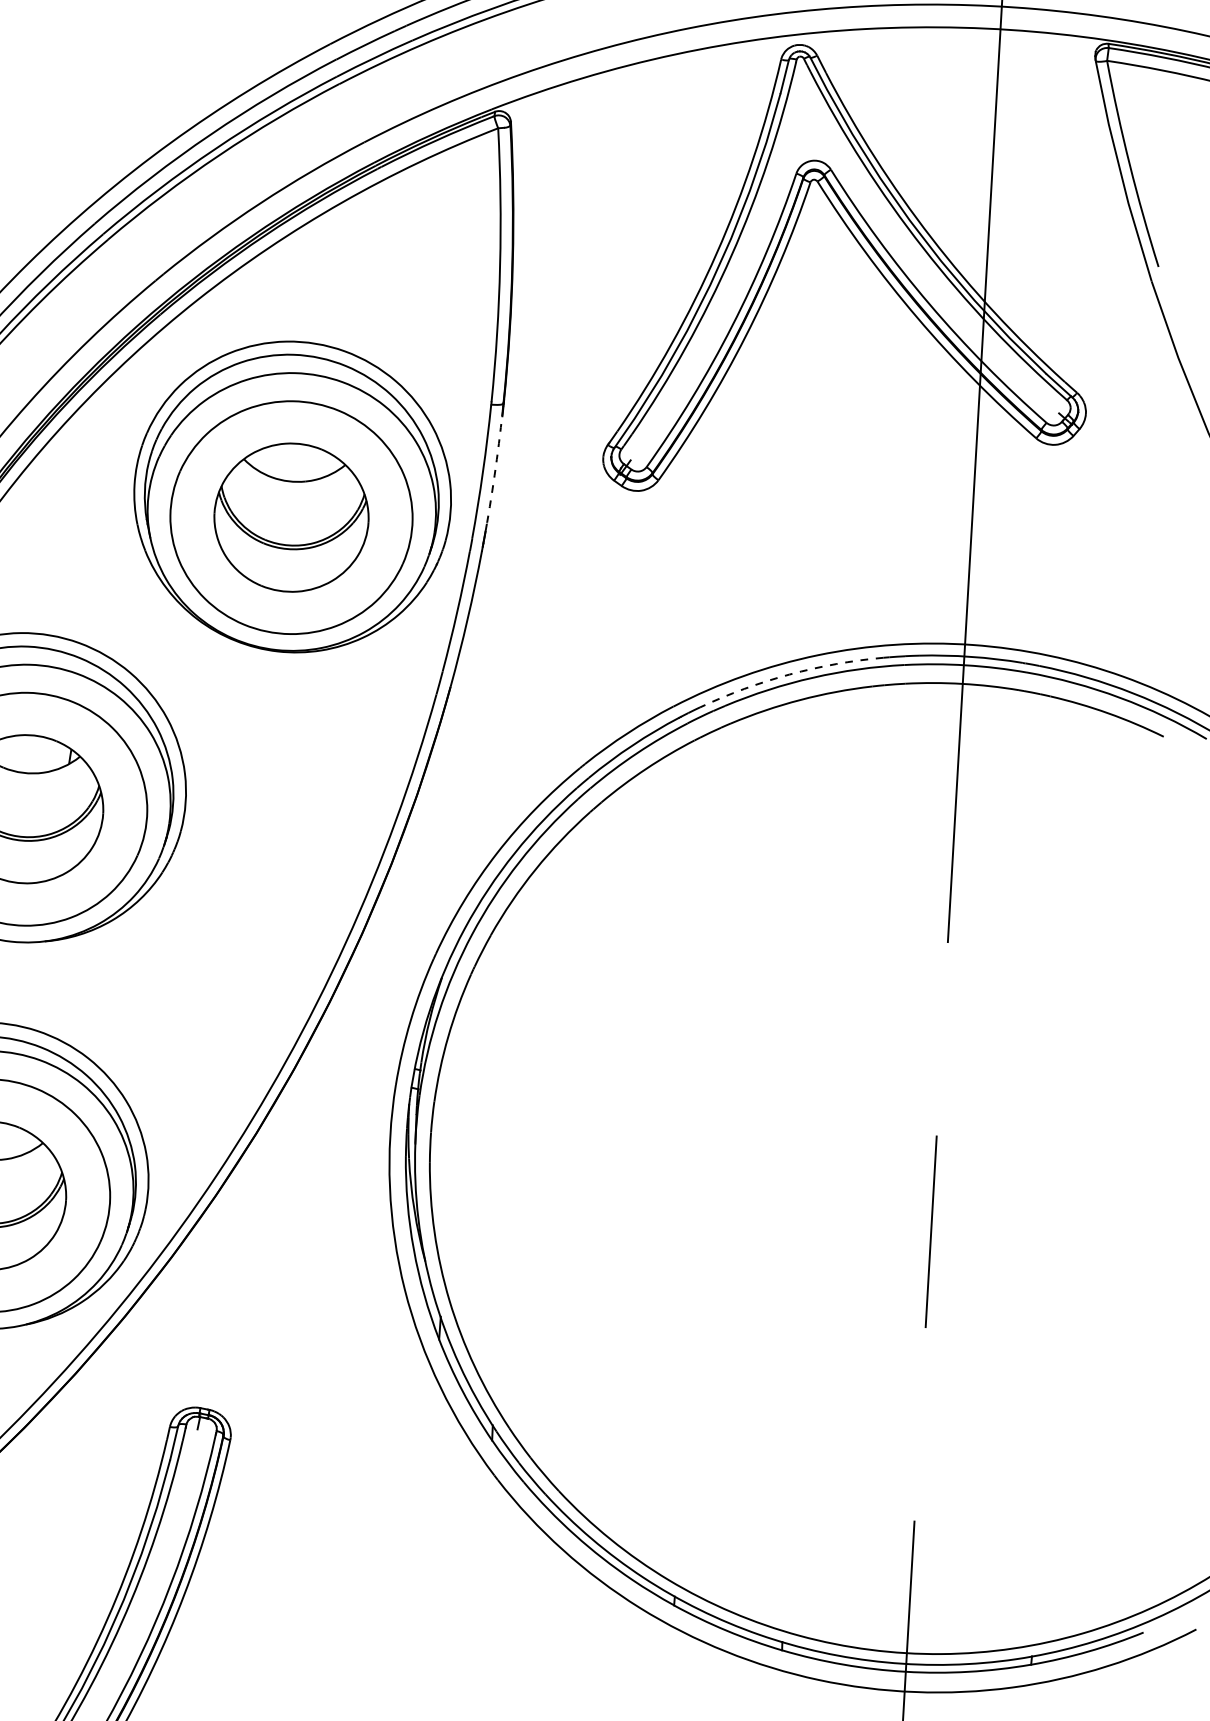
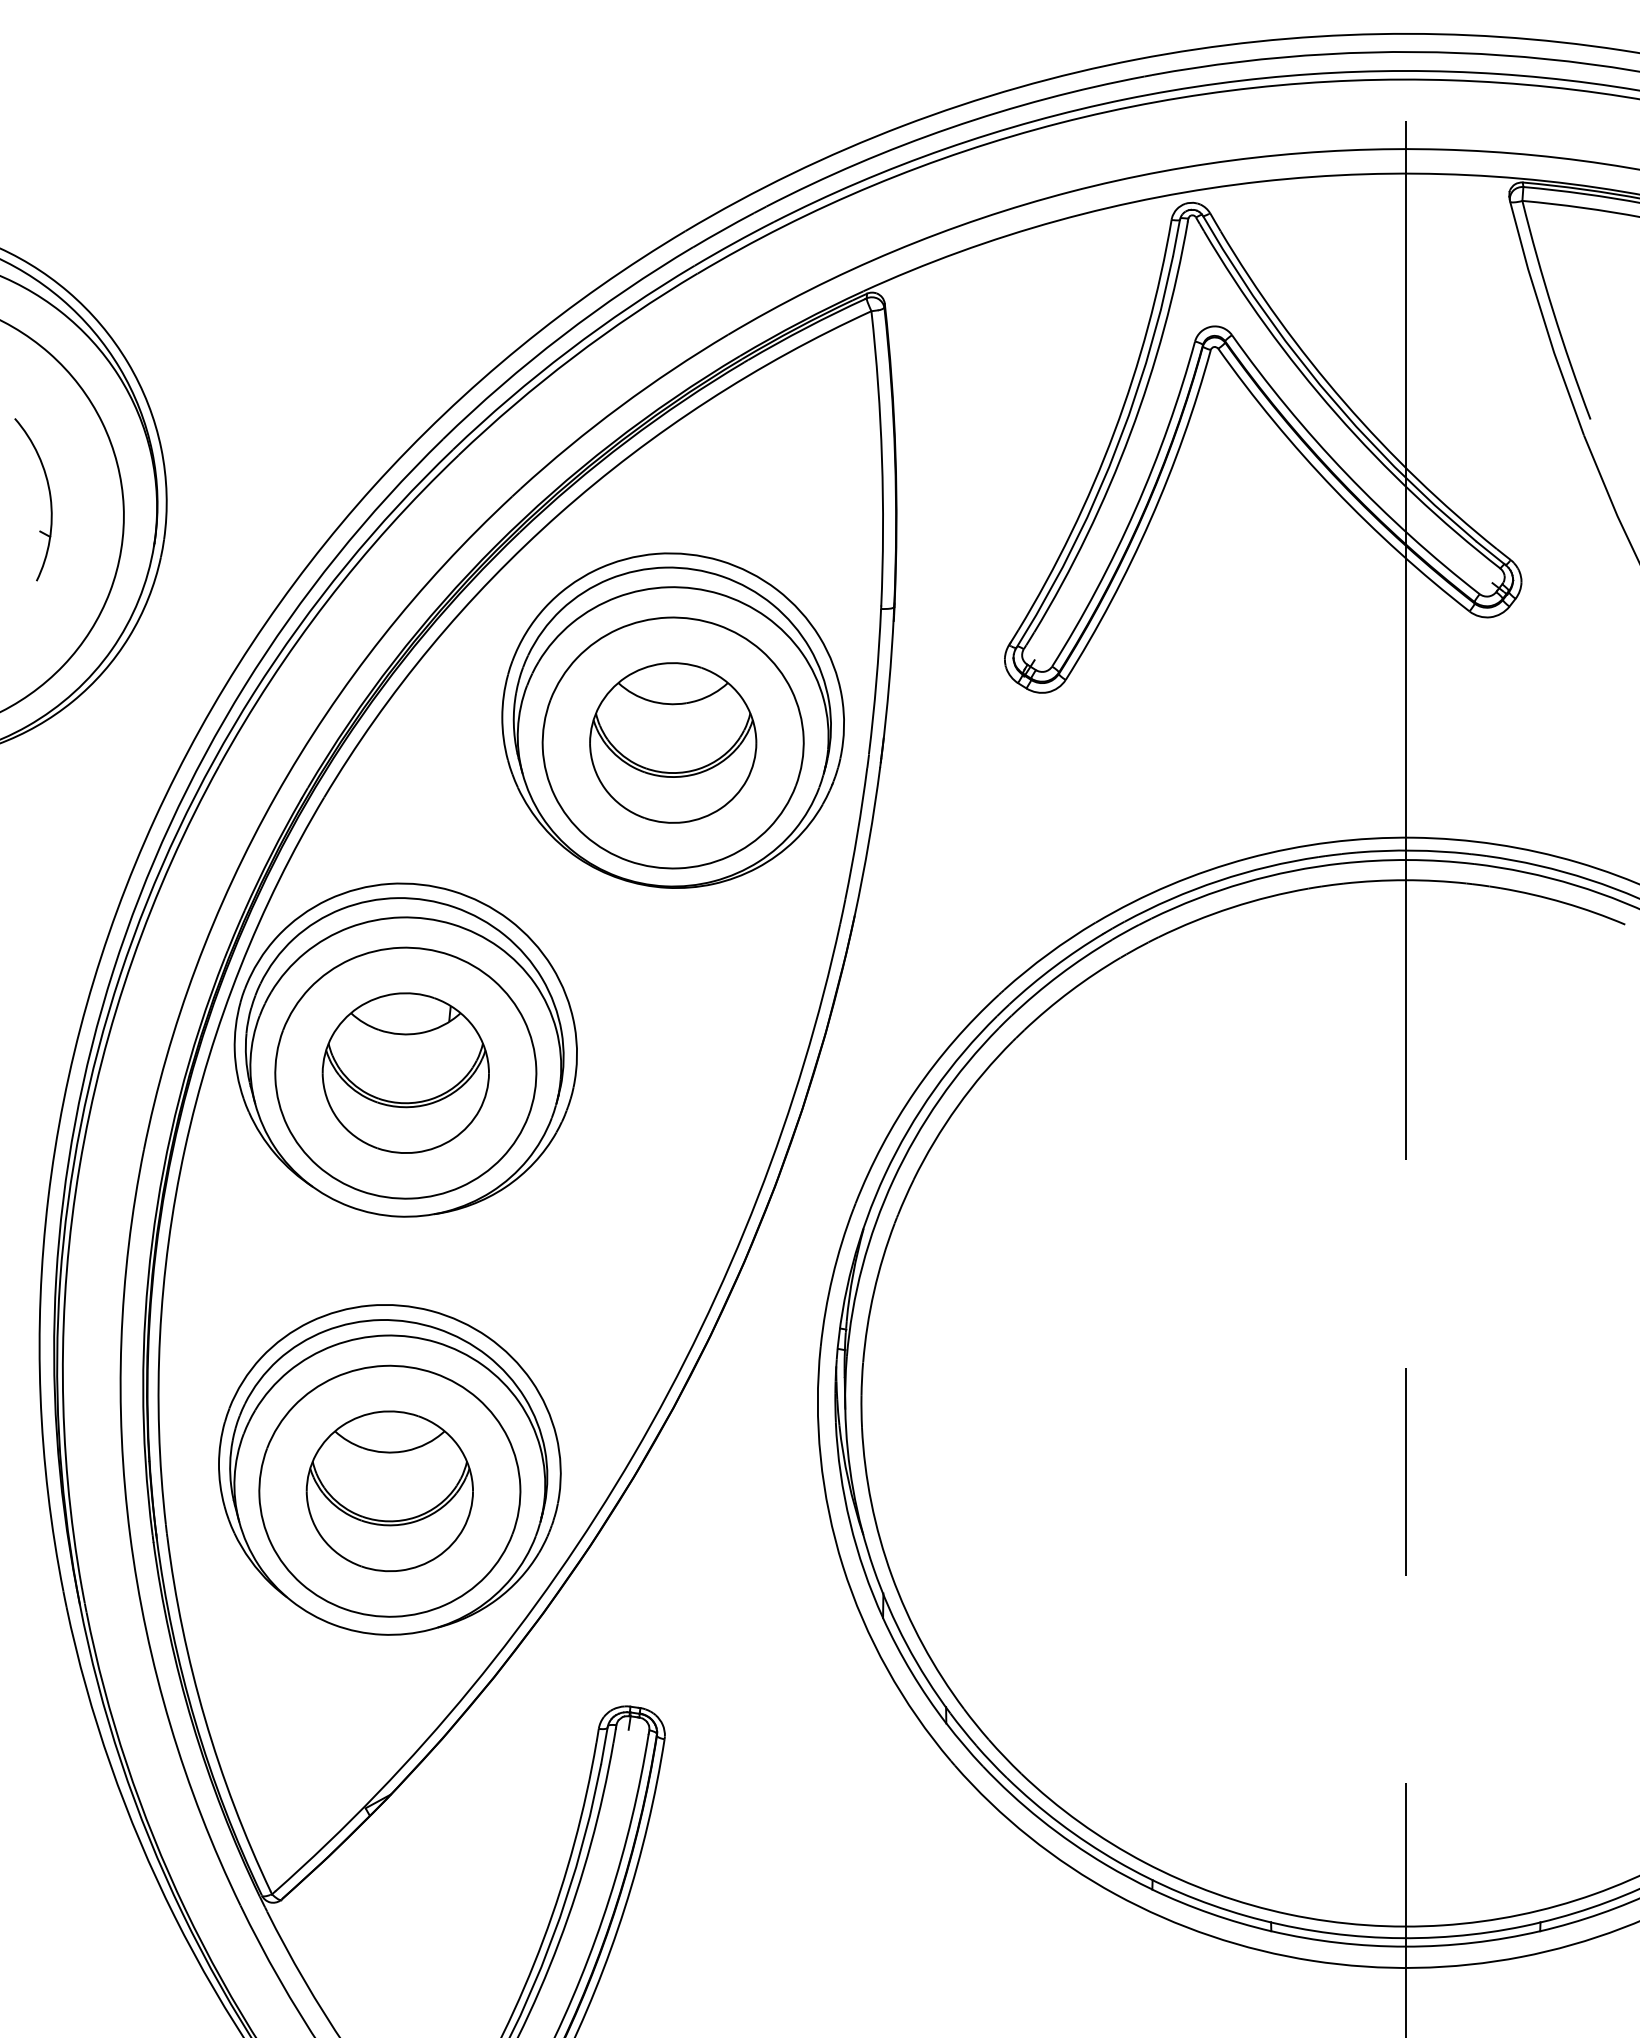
arc: (495, 475) -> (889, 684), dashed -> solid
arc: (789, 674) -> (1218, 880), dashed -> solid

